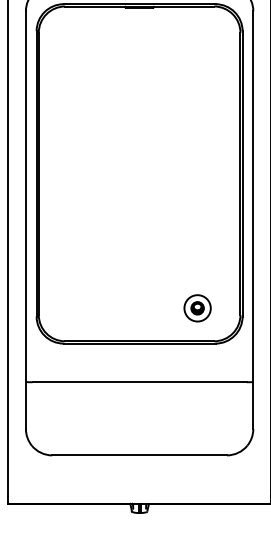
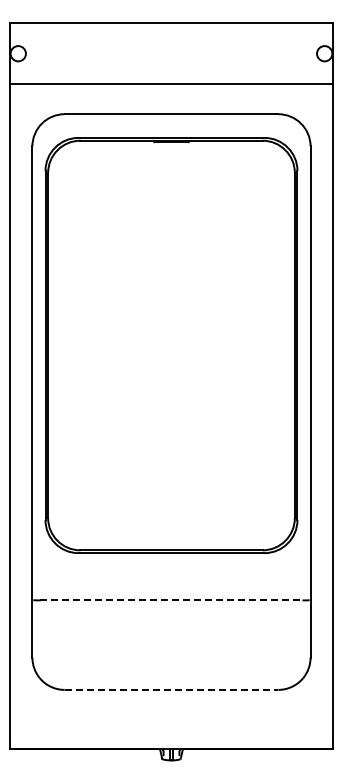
part: (197, 307) -> (242, 509), removed
line: (139, 382) -> (171, 600), solid -> dashed
line: (139, 455) -> (171, 689), solid -> dashed

